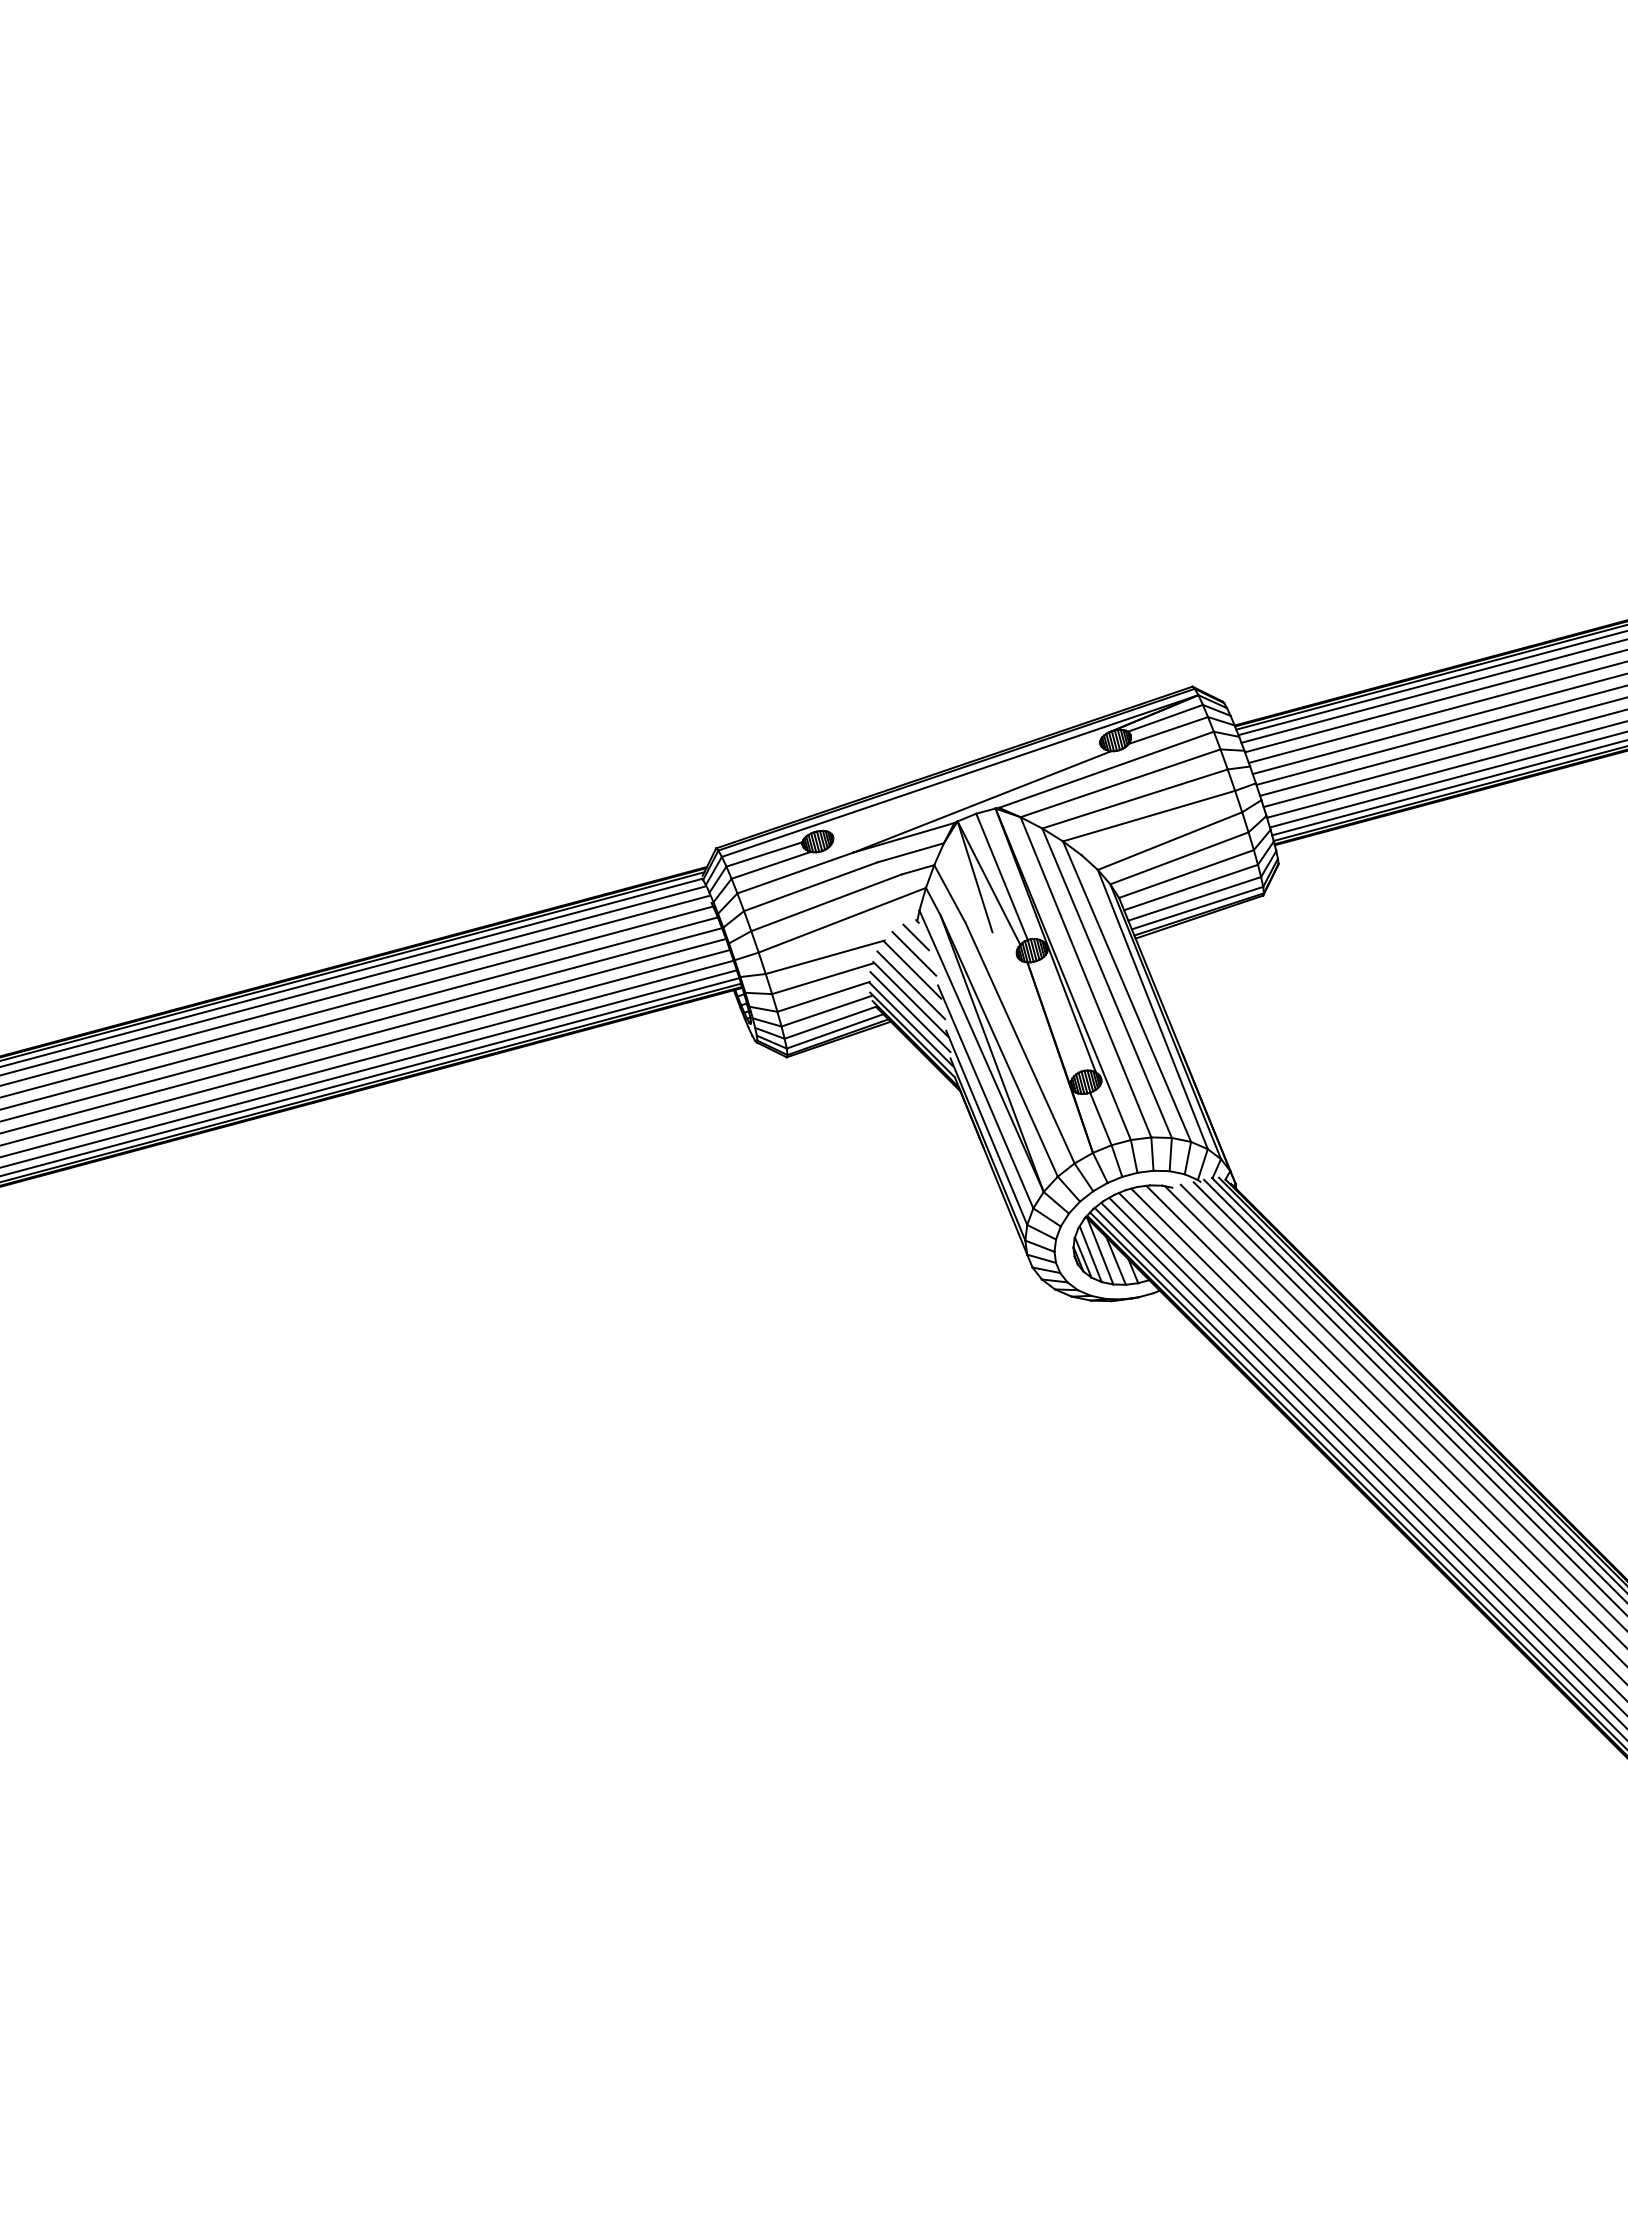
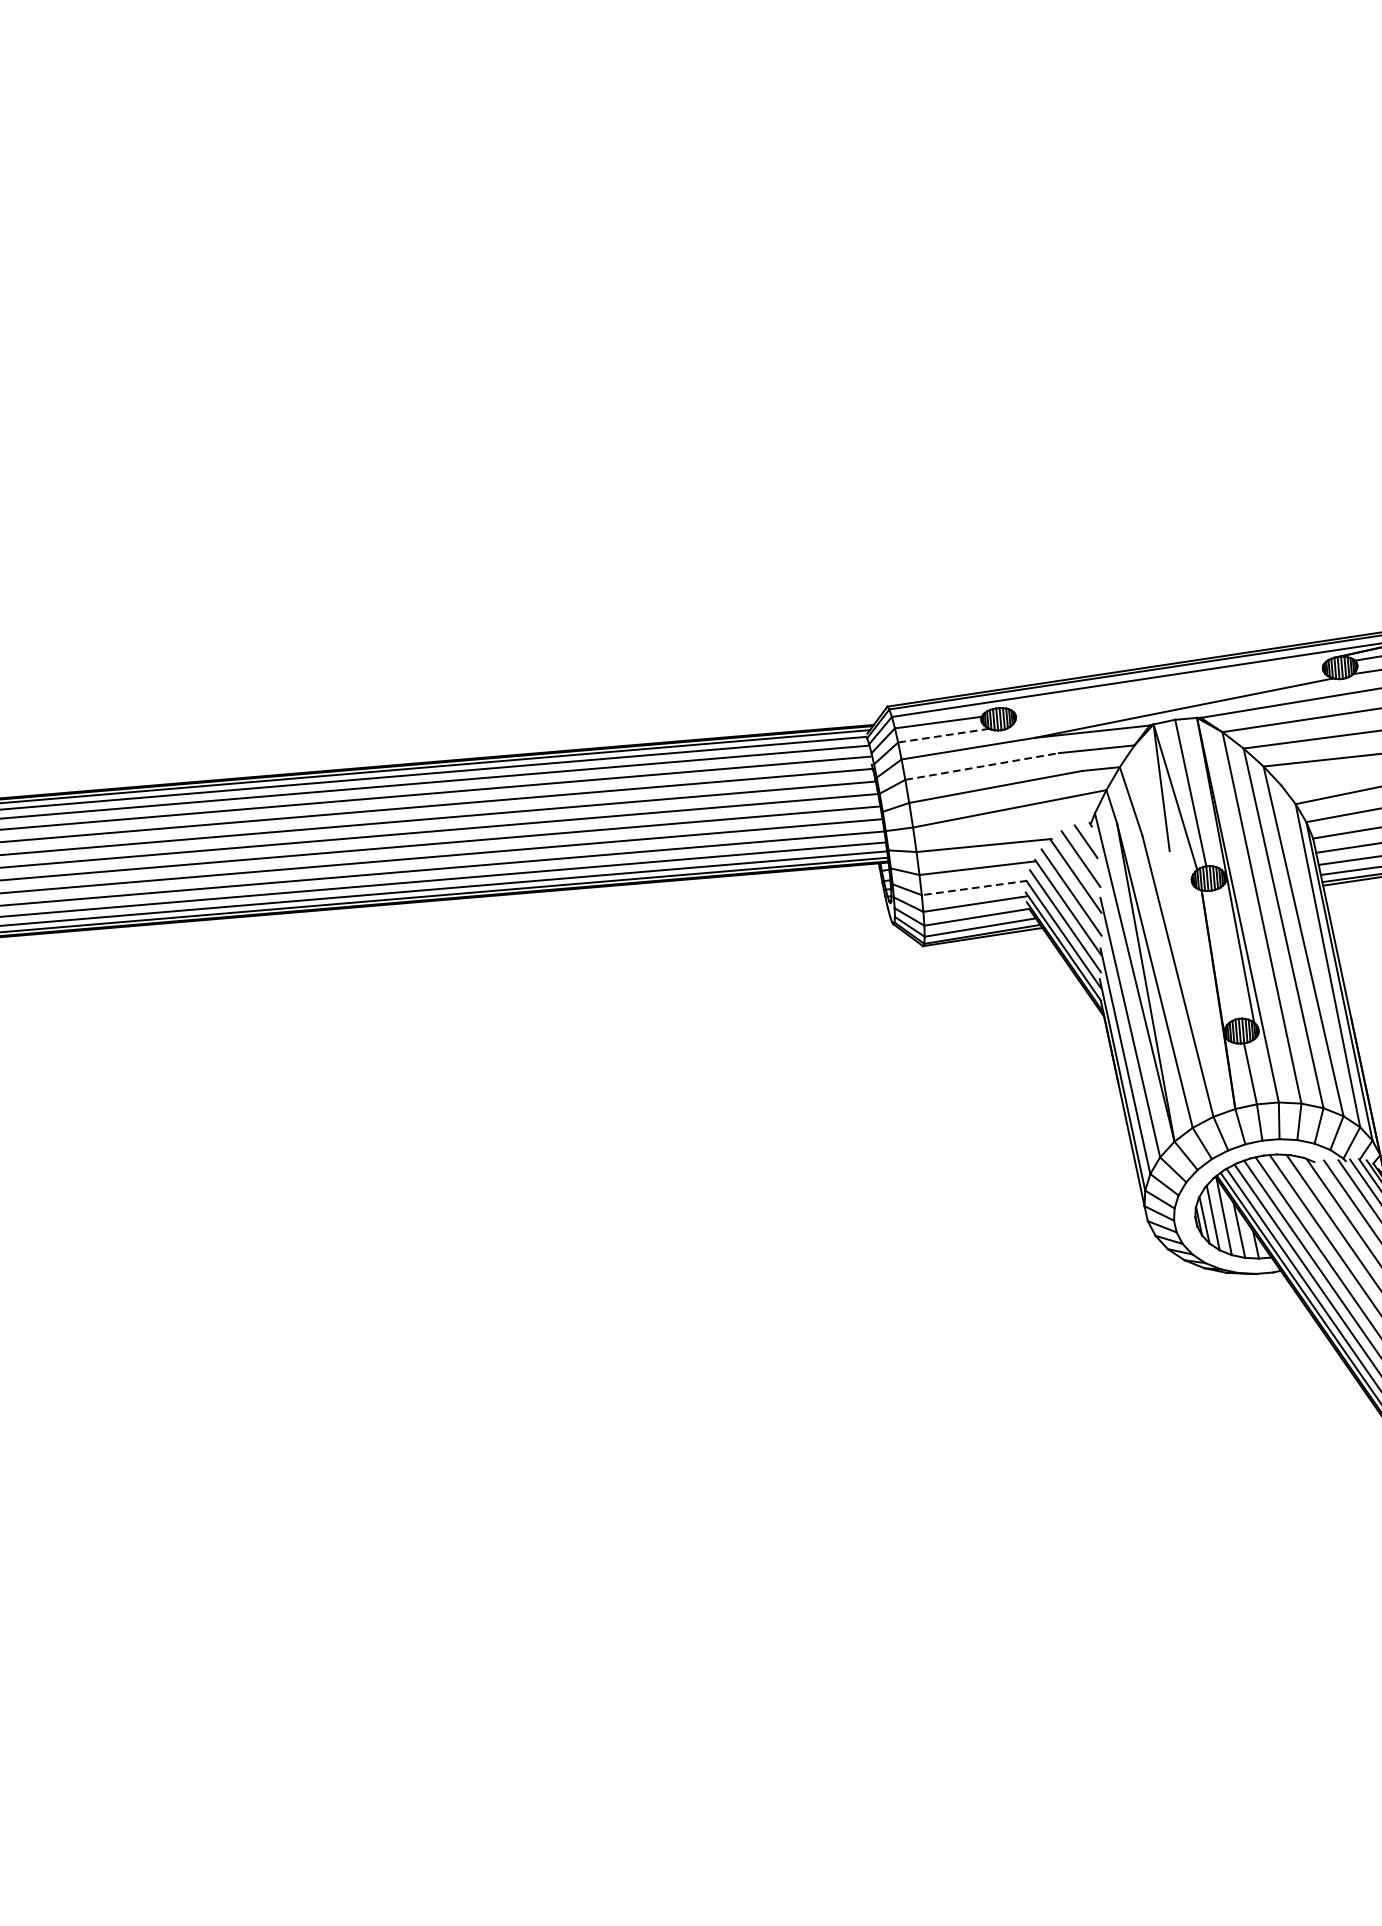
line: (771, 865) -> (943, 735), solid -> dashed
line: (810, 886) -> (981, 766), solid -> dashed
line: (823, 996) -> (974, 887), solid -> dashed

